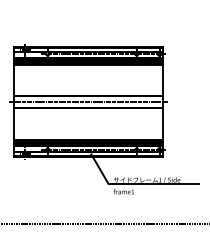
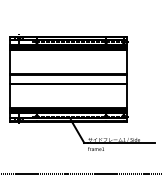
line: (88, 102) -> (68, 79), removed

